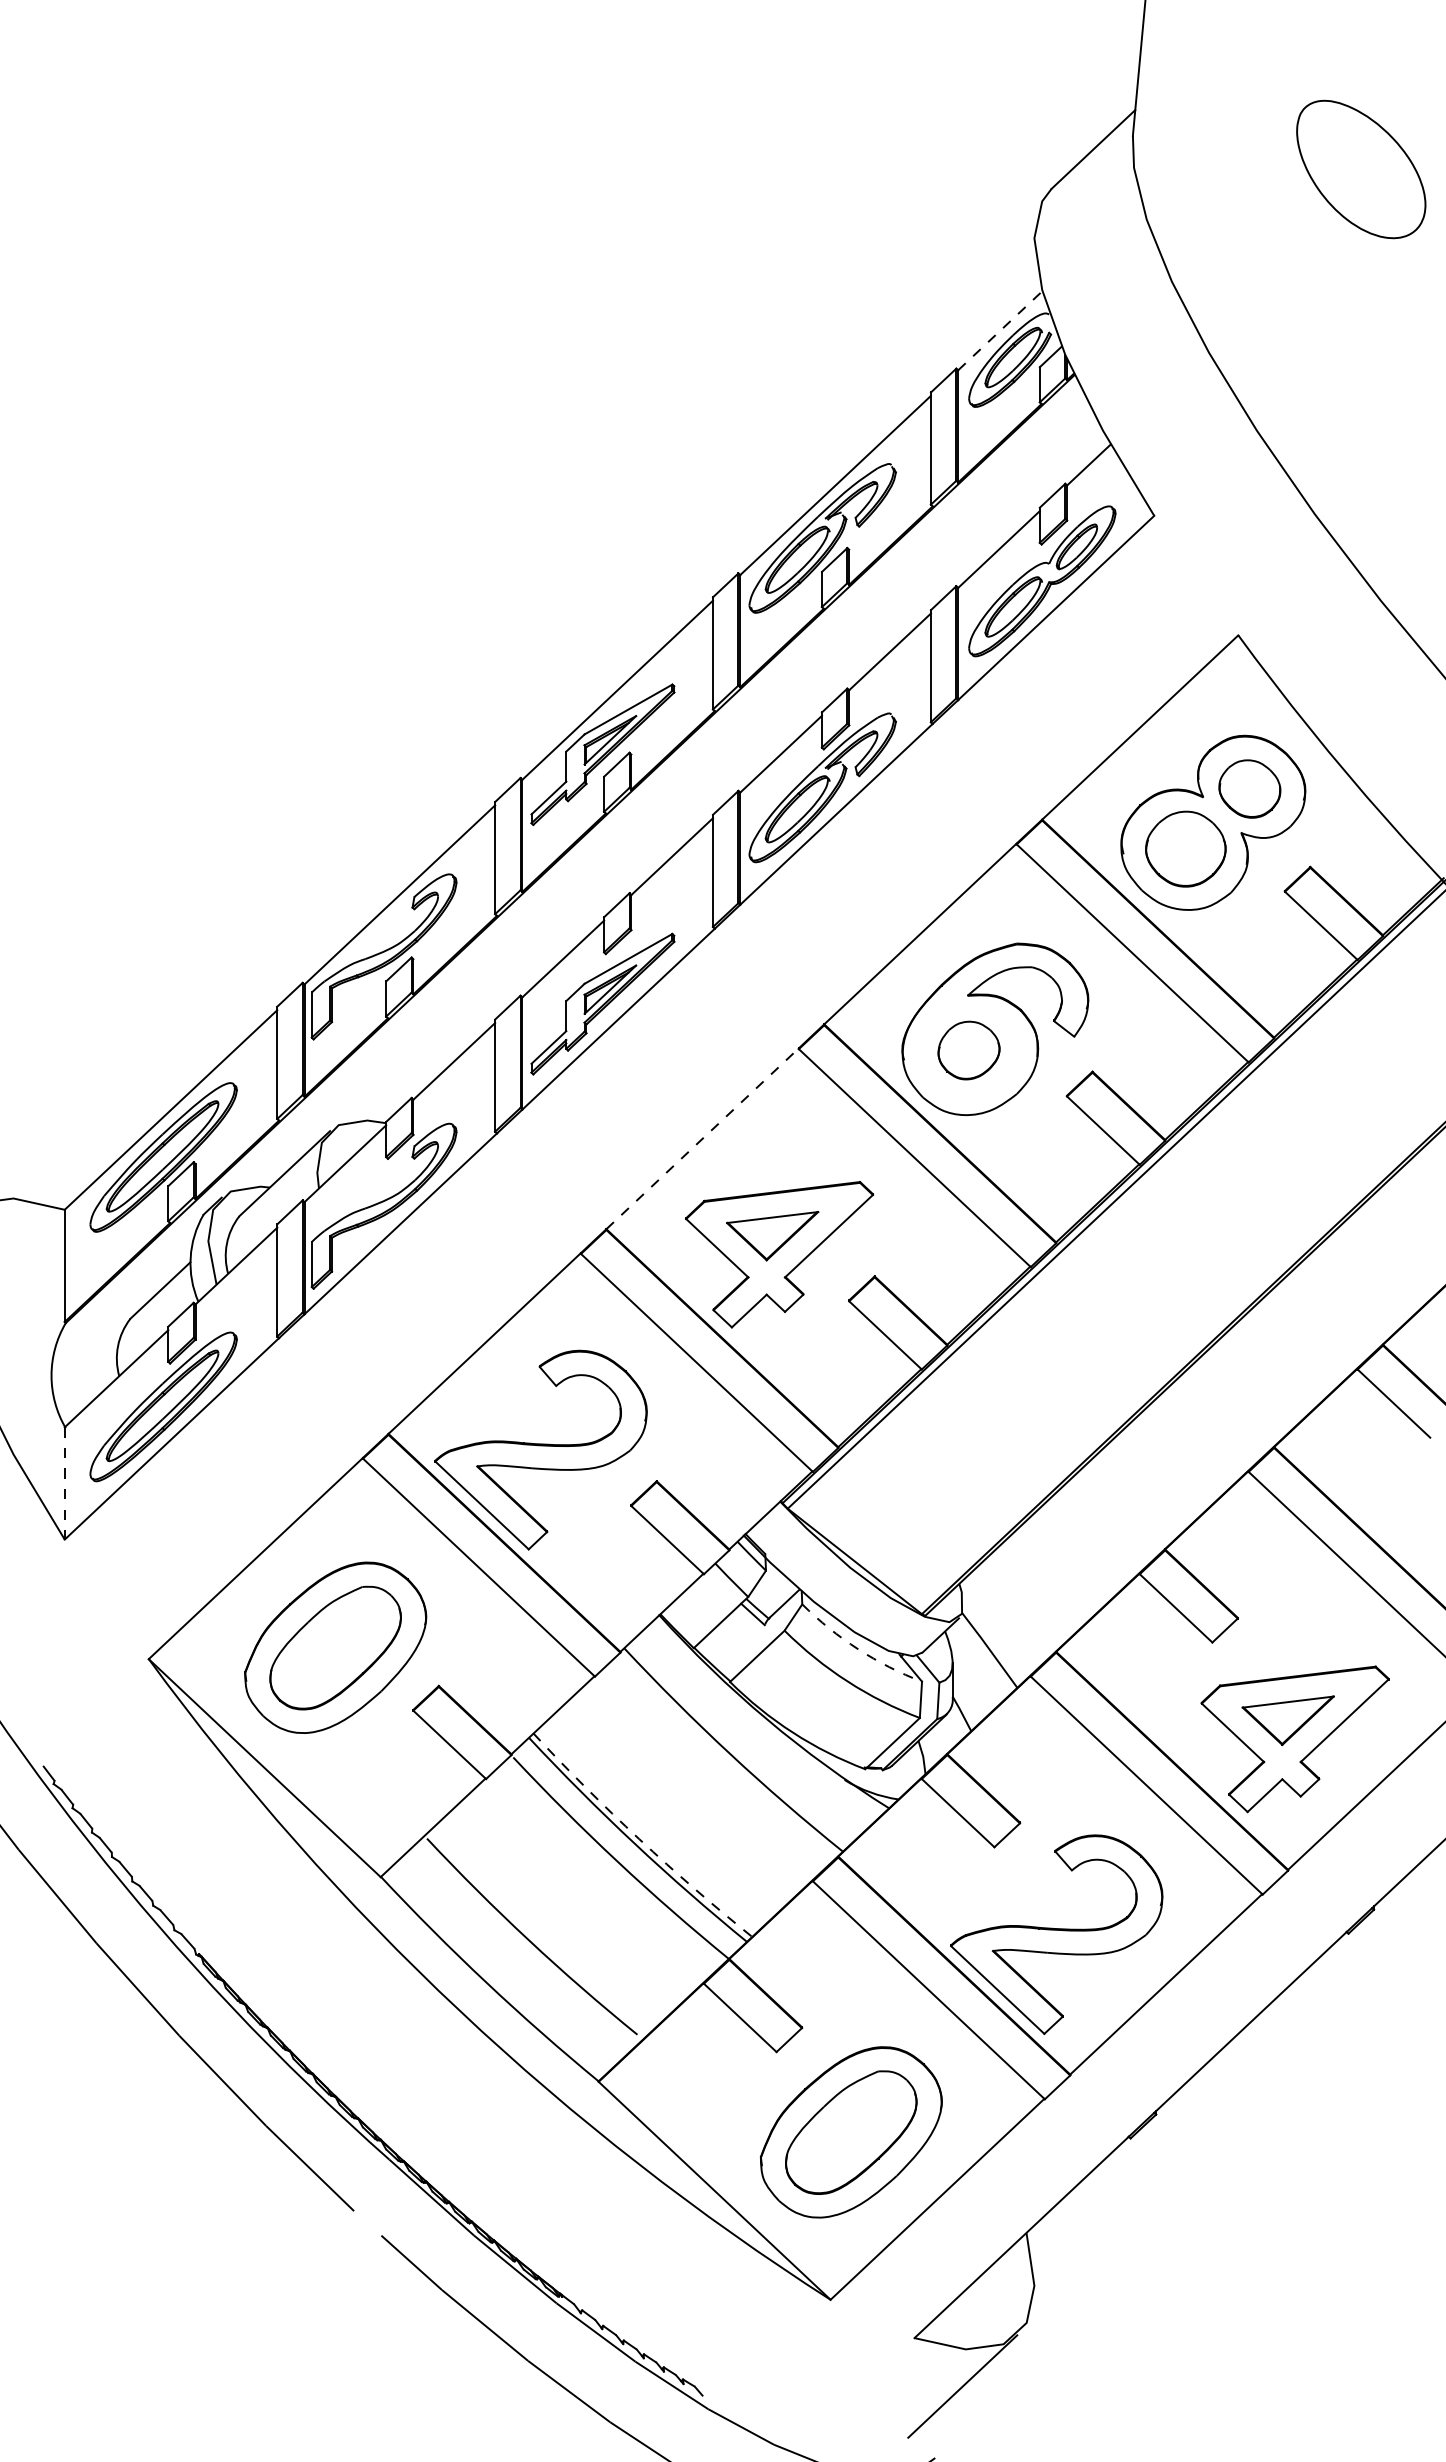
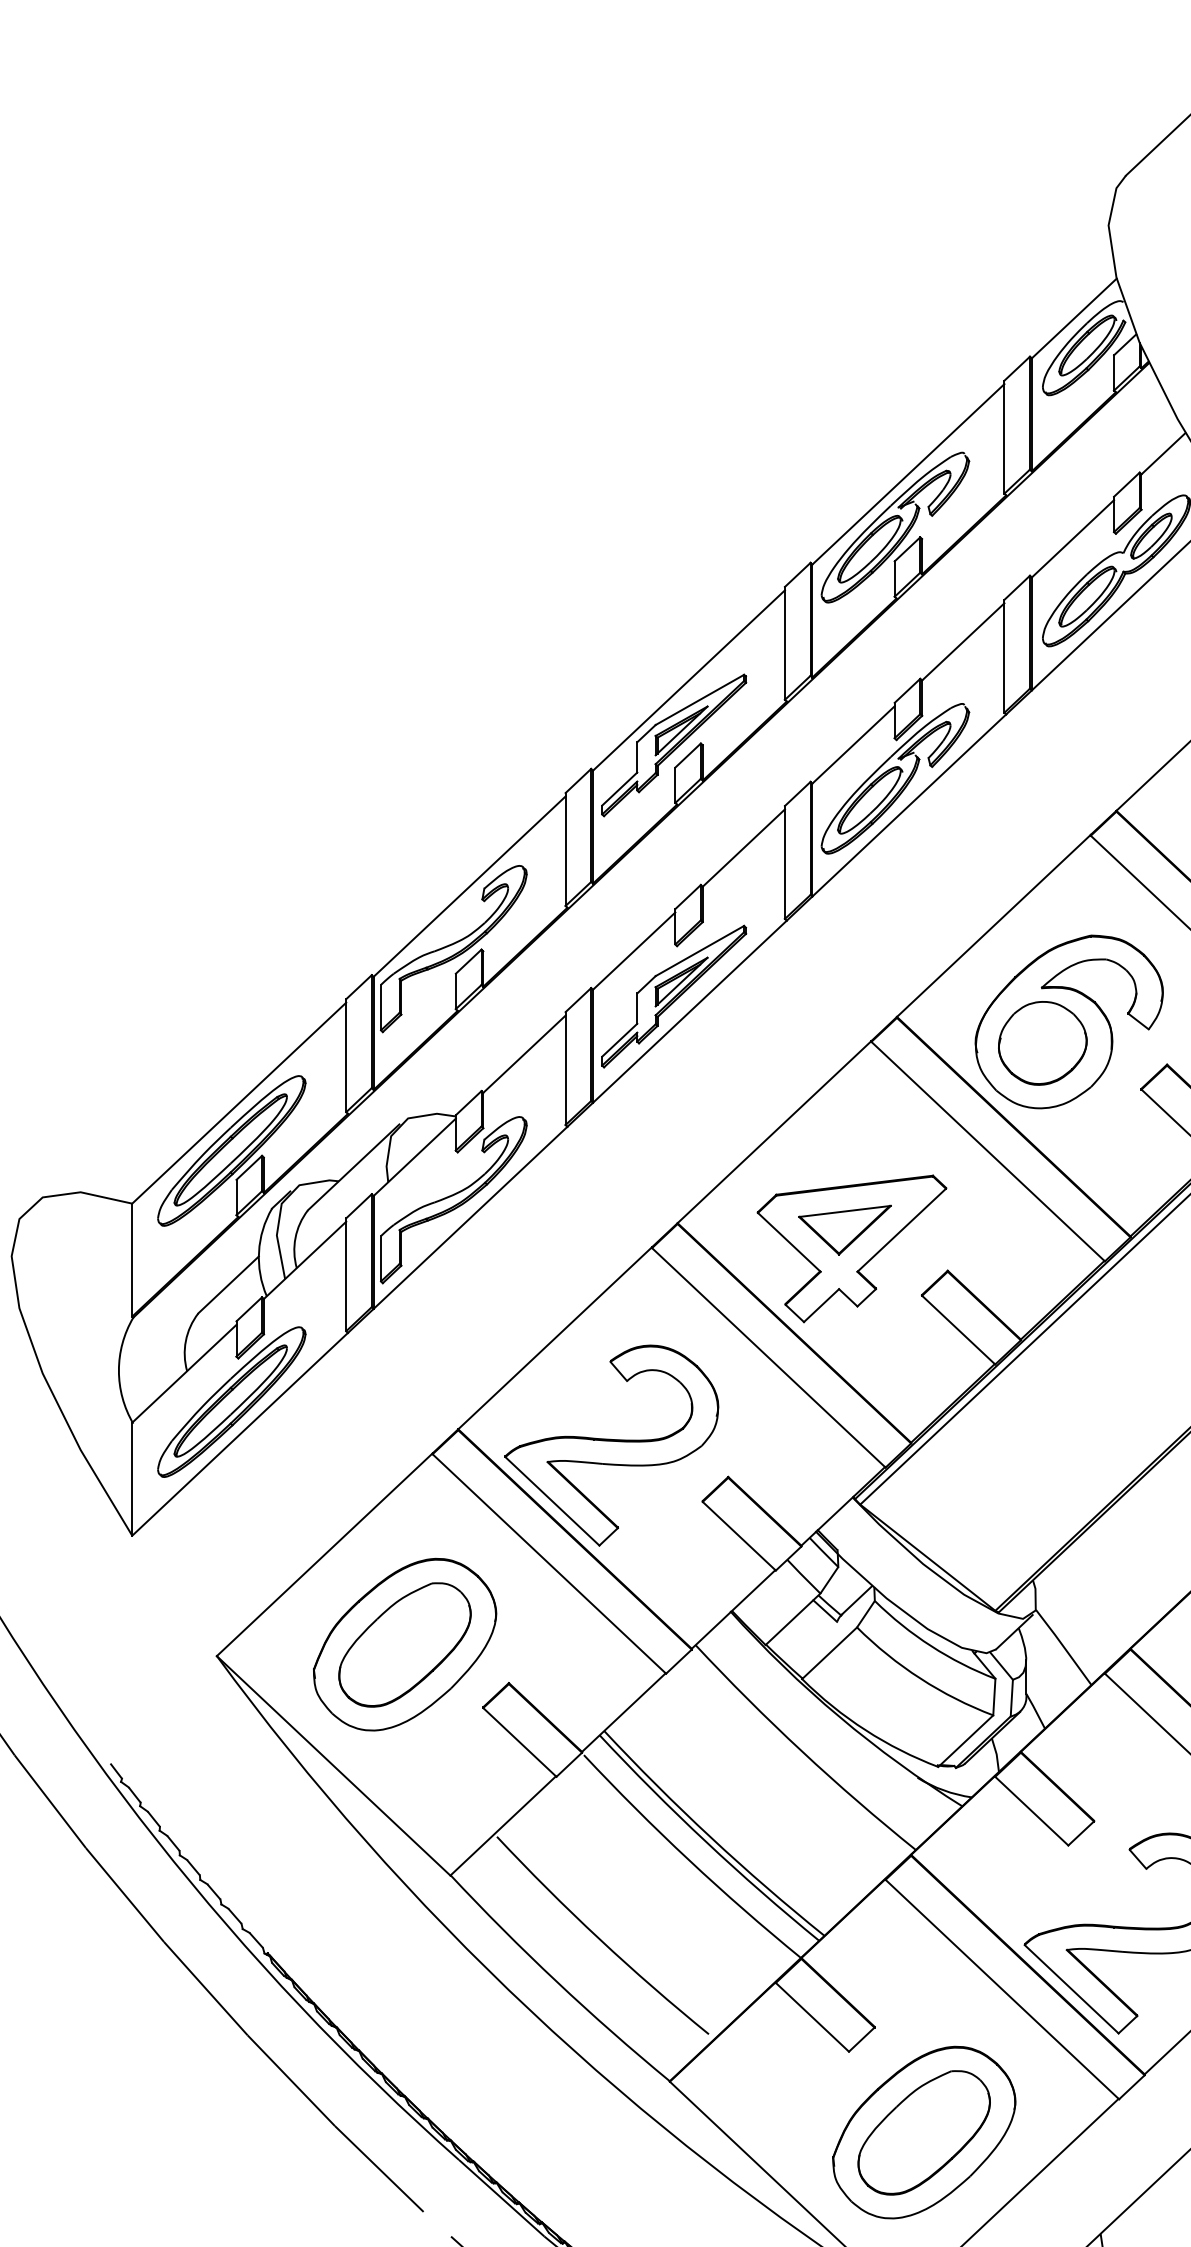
line: (1000, 330) -> (1074, 318), dashed -> solid
part: (968, 1050) -> (1042, 1043), size x1.43
line: (702, 1138) -> (774, 1131), dashed -> solid
line: (64, 1483) -> (131, 1479), dashed -> solid
arc: (858, 1649) -> (931, 1646), dashed -> solid
arc: (639, 1839) -> (710, 1837), dashed -> solid

